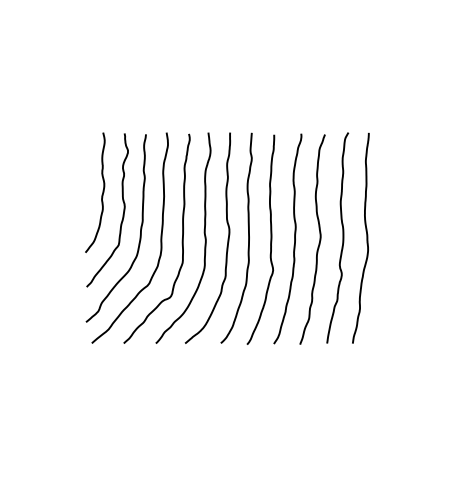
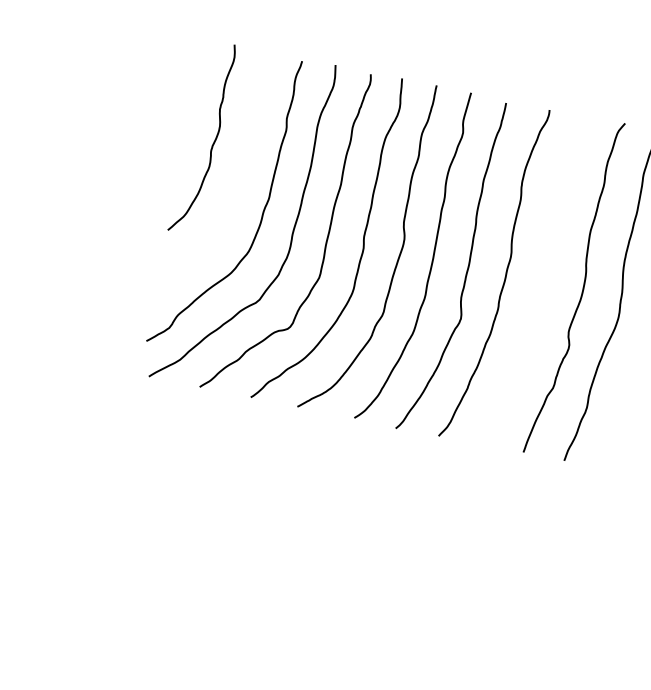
curve: (122, 214) -> (239, 181), removed
curve: (319, 239) -> (544, 284), removed

